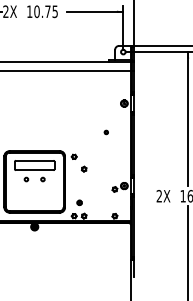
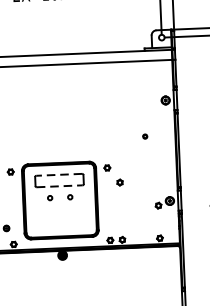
line: (34, 160) -> (58, 174), solid -> dashed
line: (34, 170) -> (59, 186), solid -> dashed
part: (79, 202) -> (116, 223), removed

